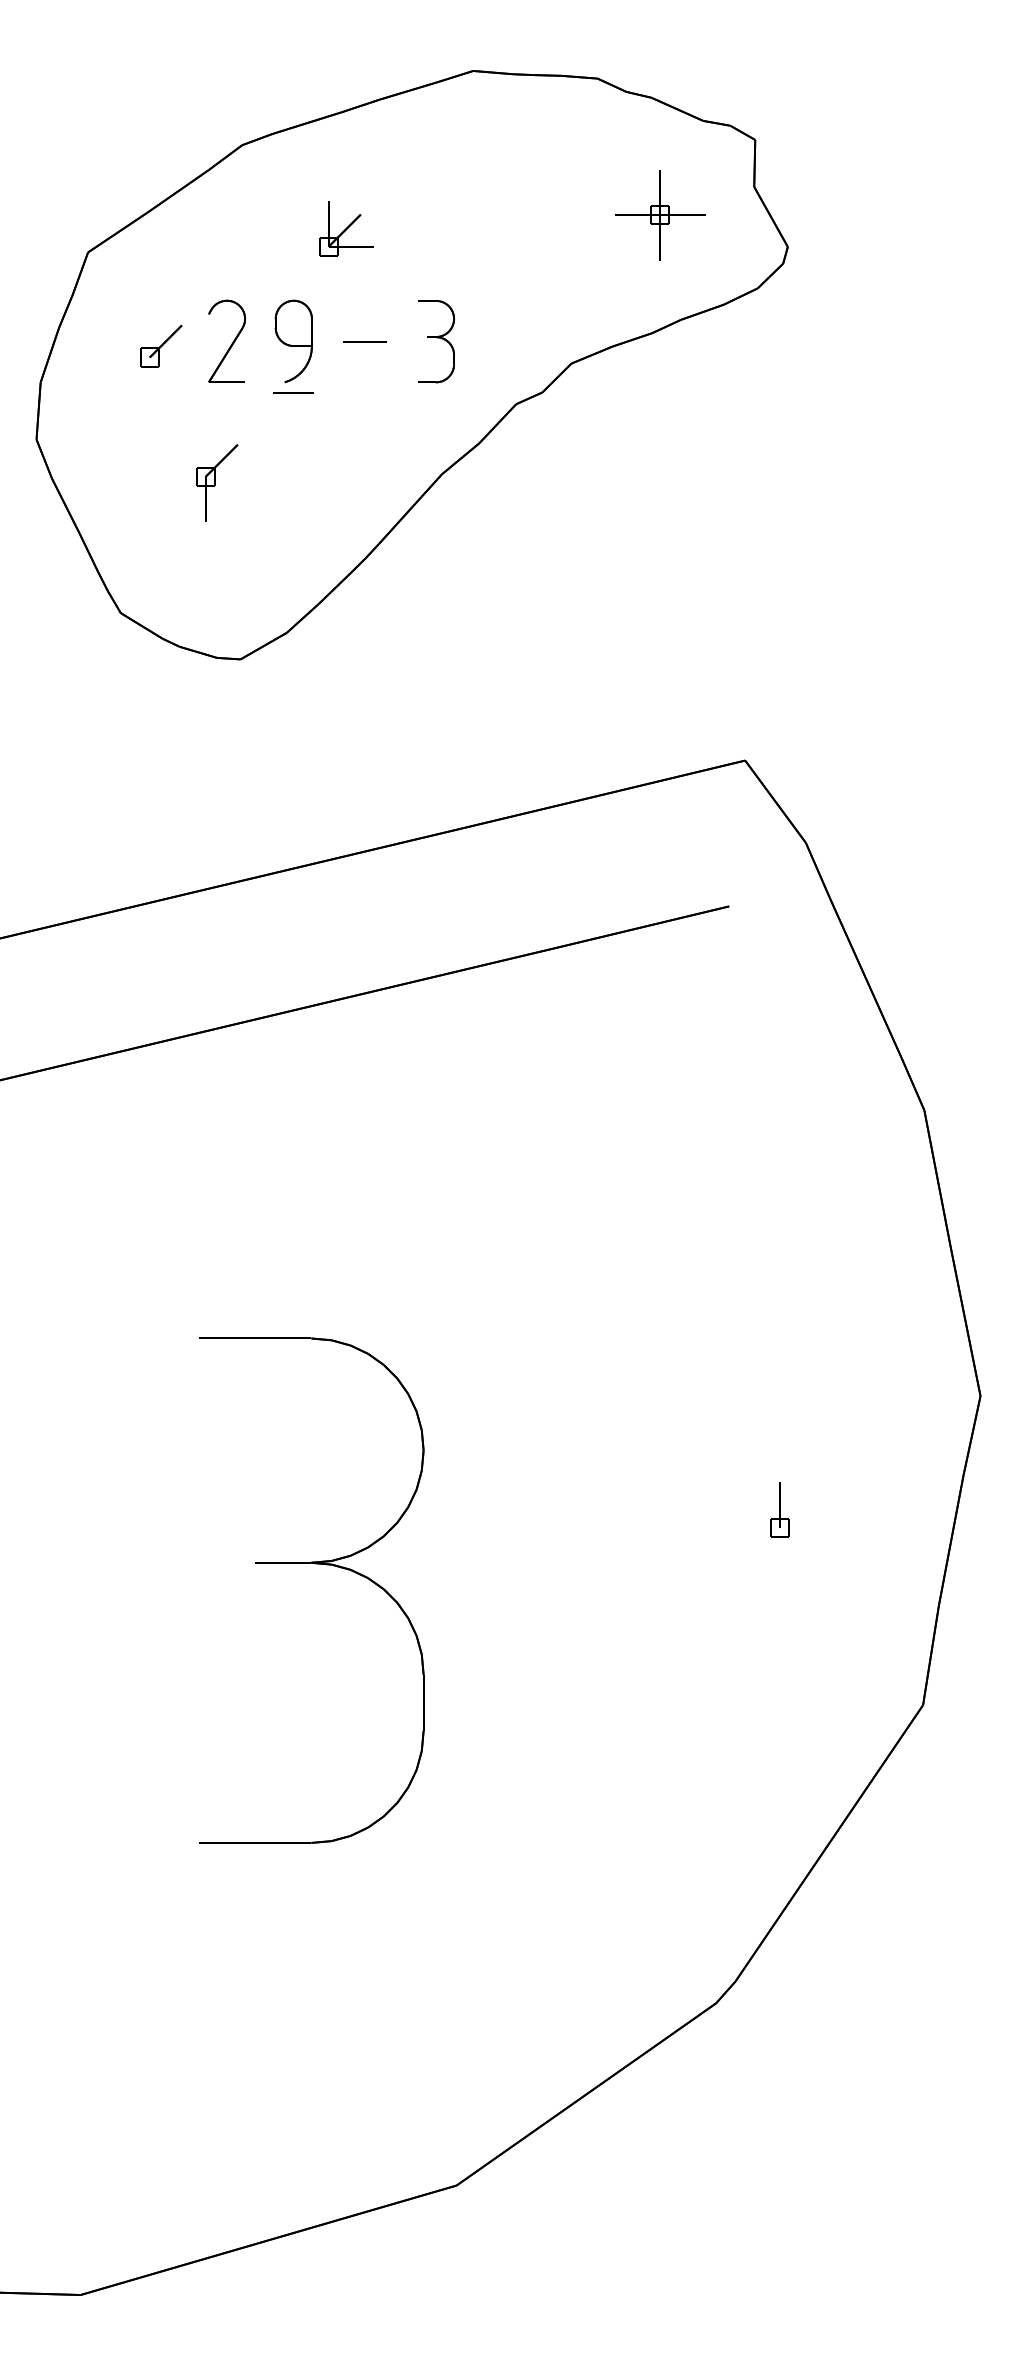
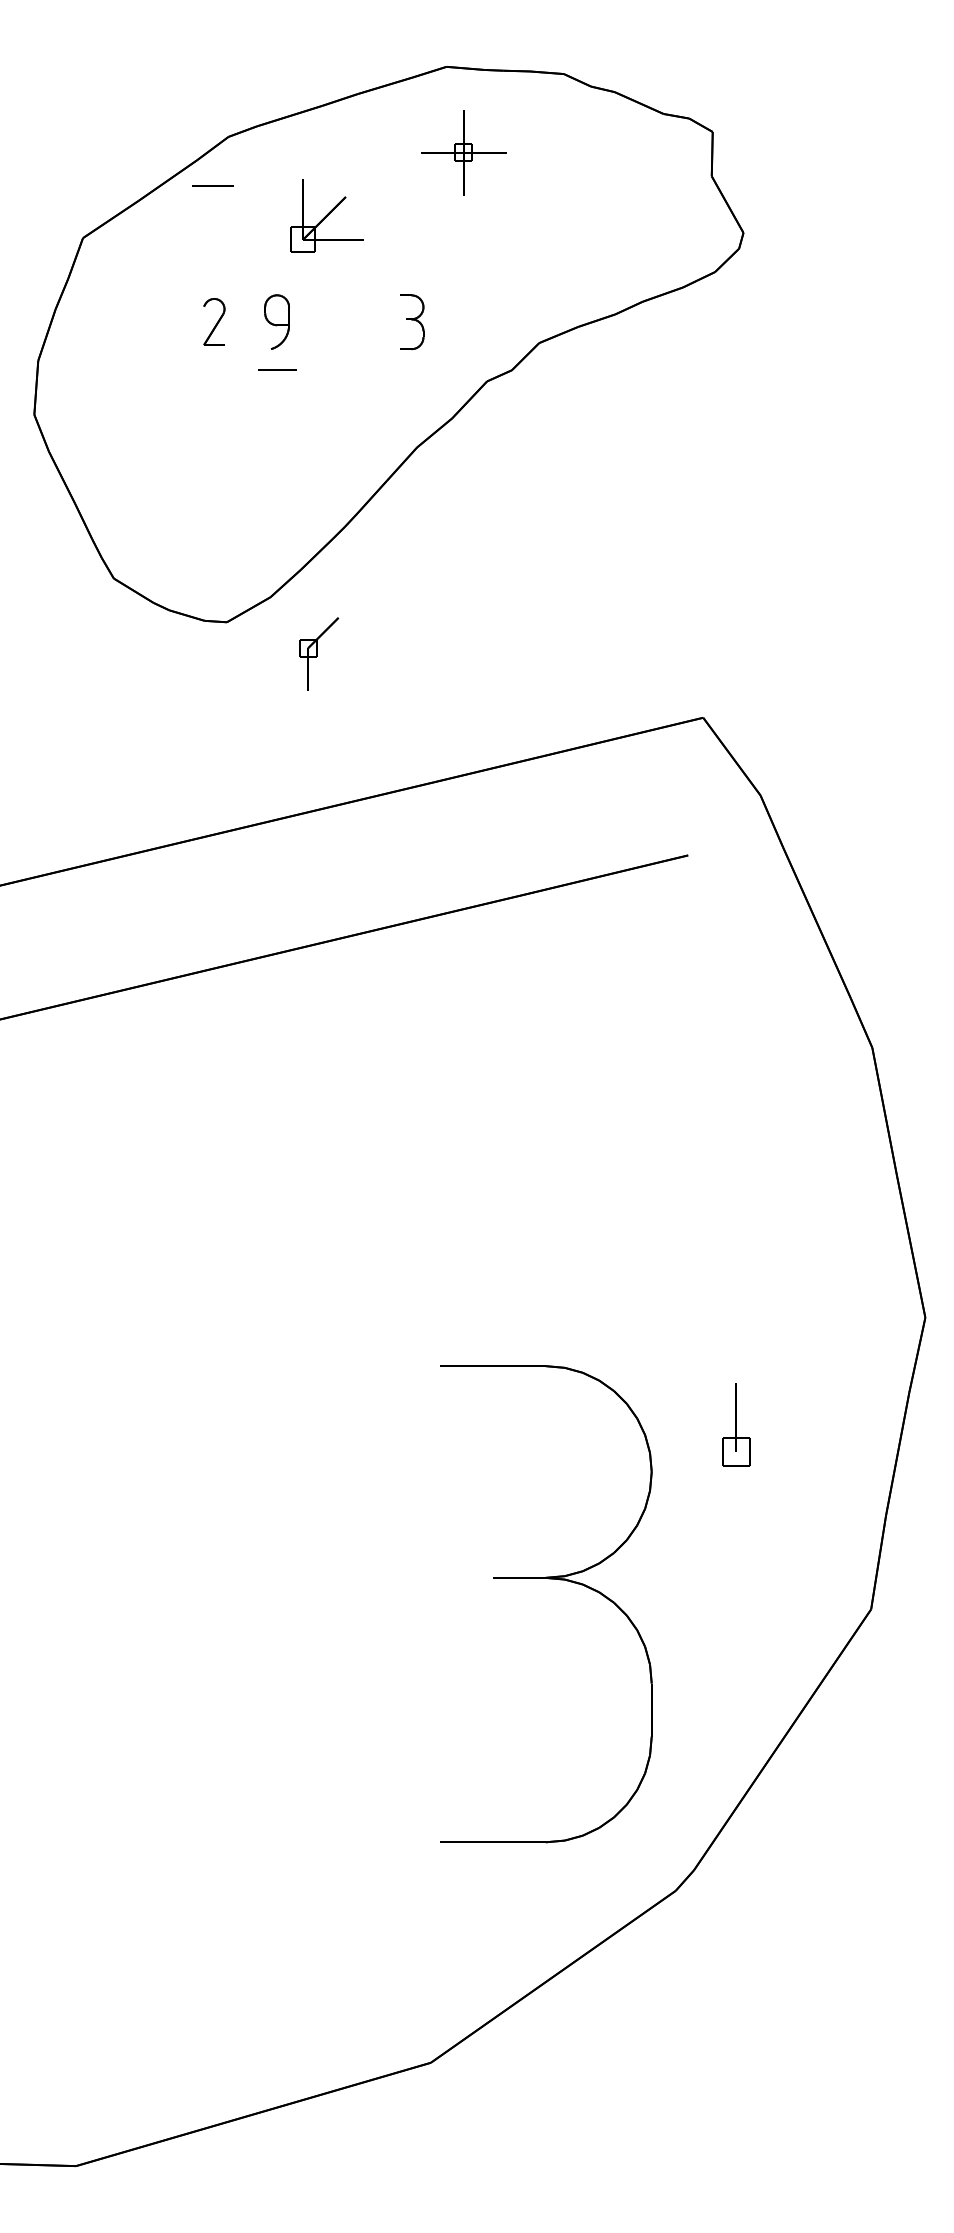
part: (660, 215) -> (463, 153), moved
part: (346, 228) -> (326, 215), size x1.4
part: (227, 340) -> (214, 321), size x0.6
part: (293, 341) -> (276, 322), size x0.7
line: (364, 341) -> (212, 186), moved
part: (436, 341) -> (411, 322), size x0.7
part: (161, 345) -> (152, 325), removed
part: (217, 482) -> (319, 653), moved
part: (779, 1509) -> (735, 1424), size x1.6
part: (315, 1564) -> (549, 1579), moved

